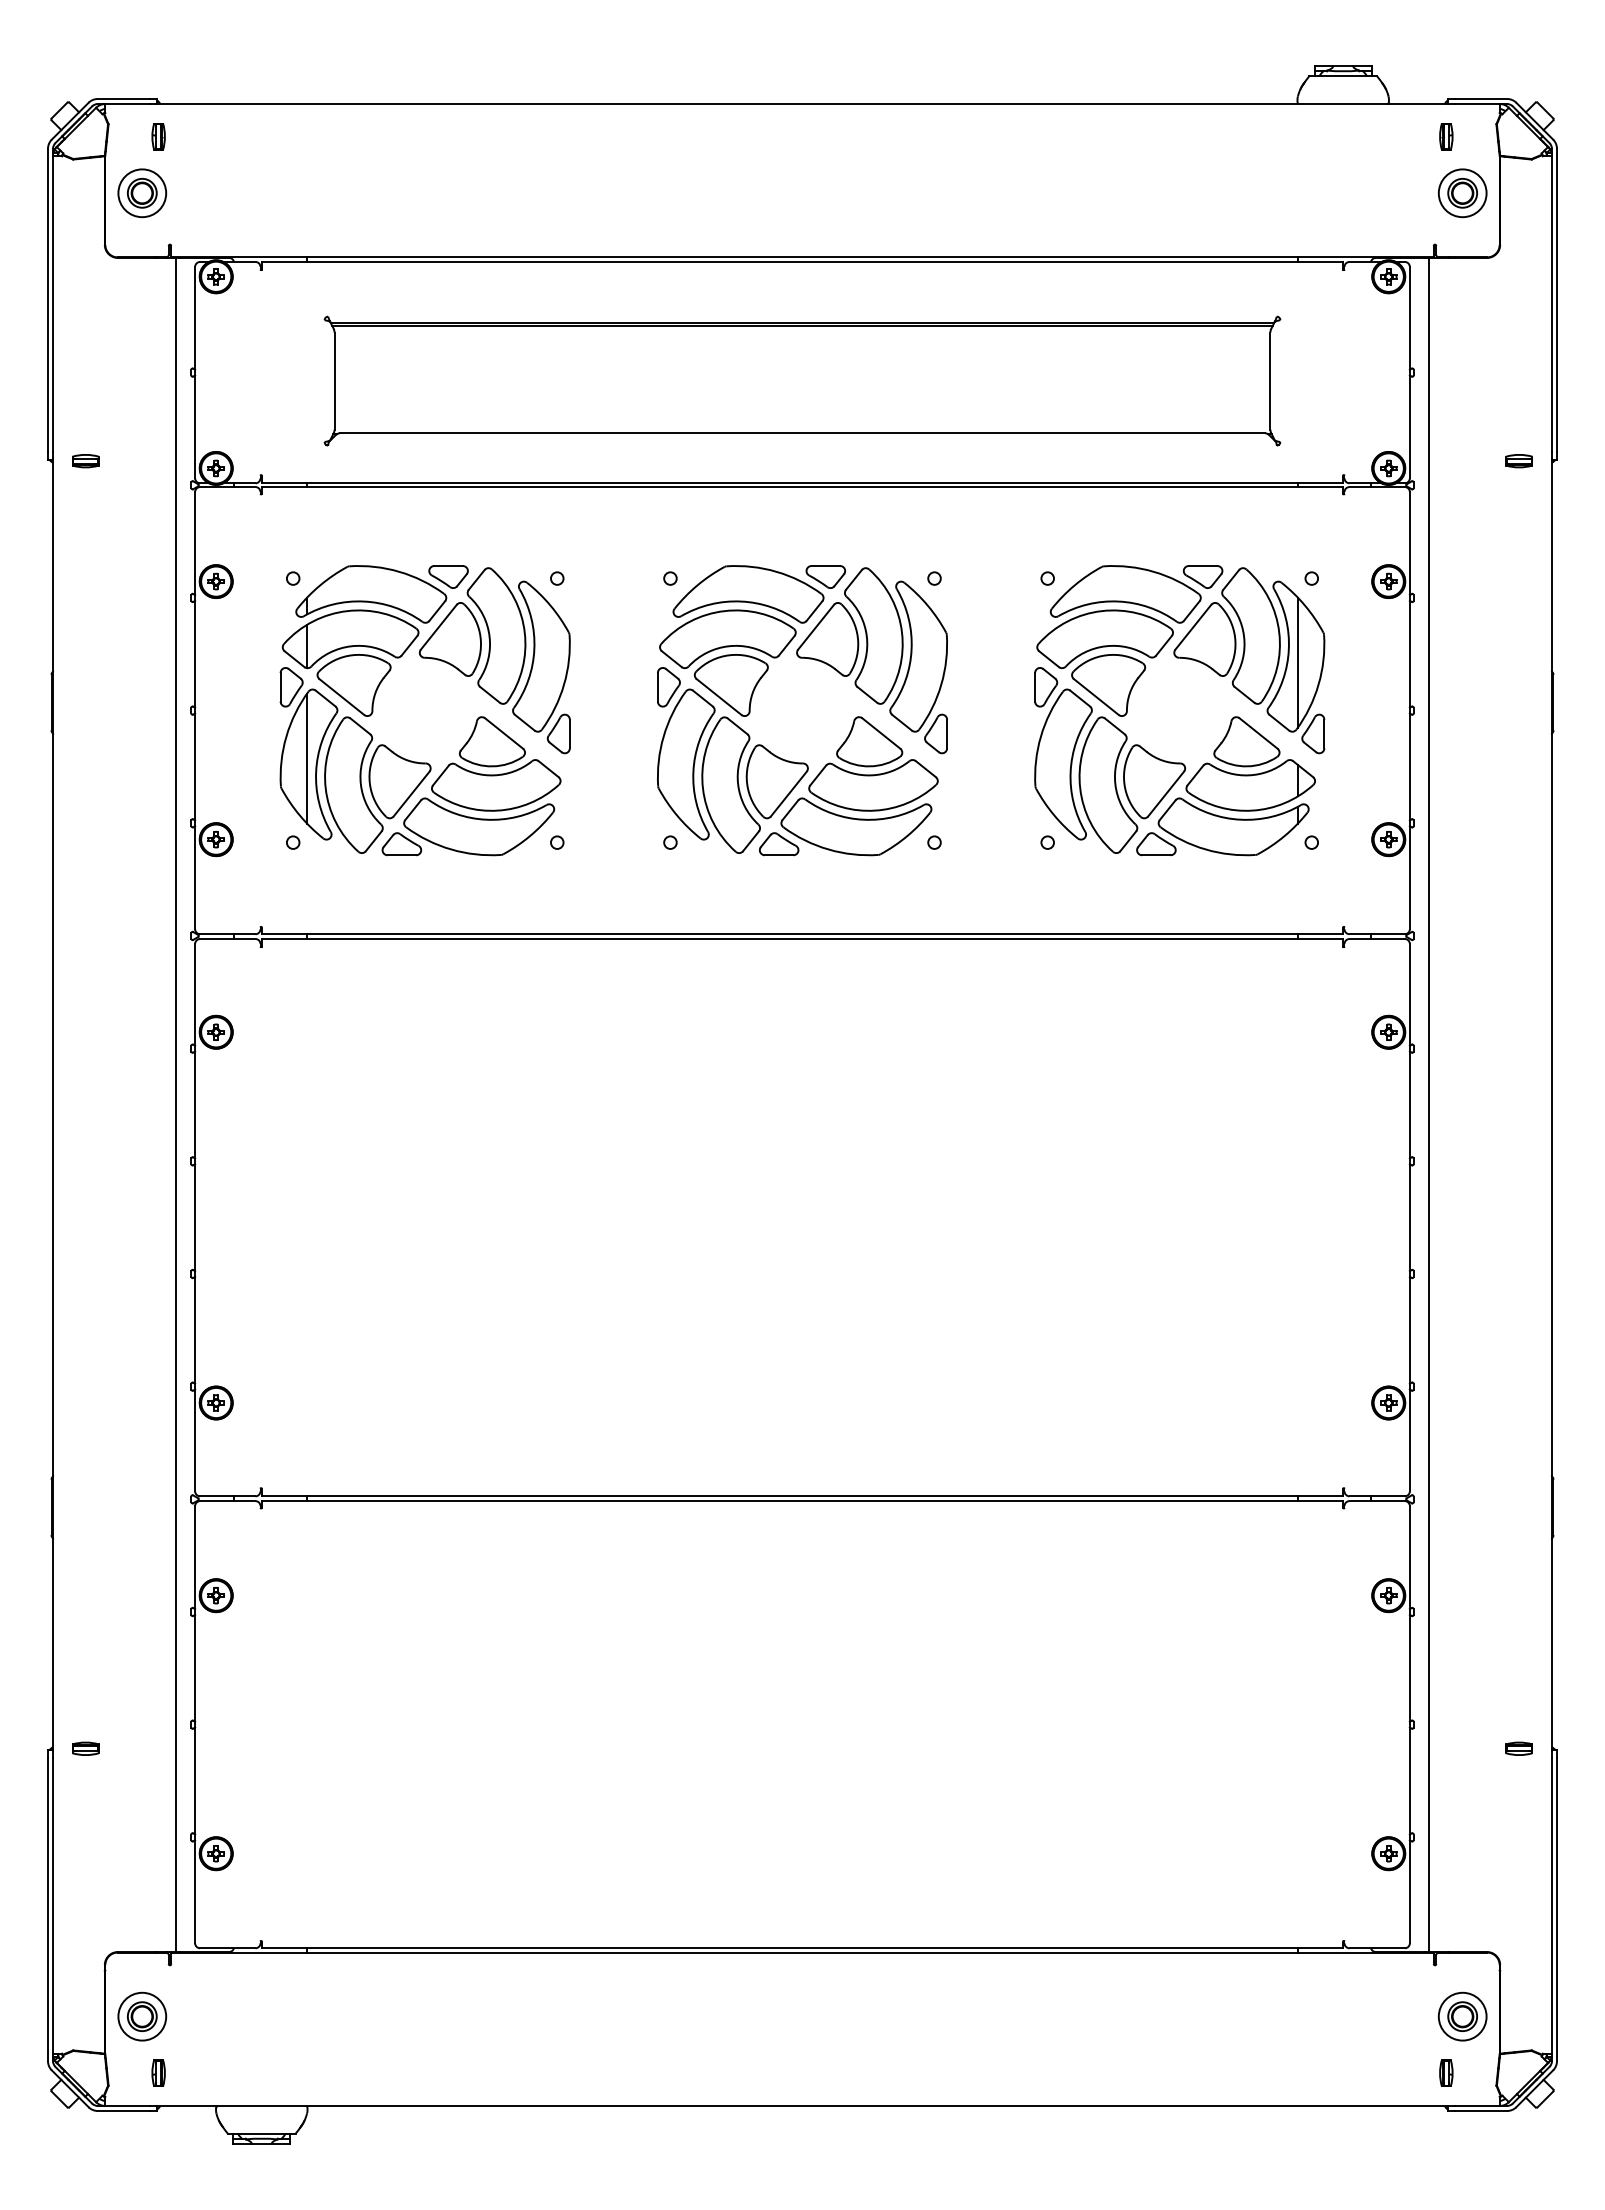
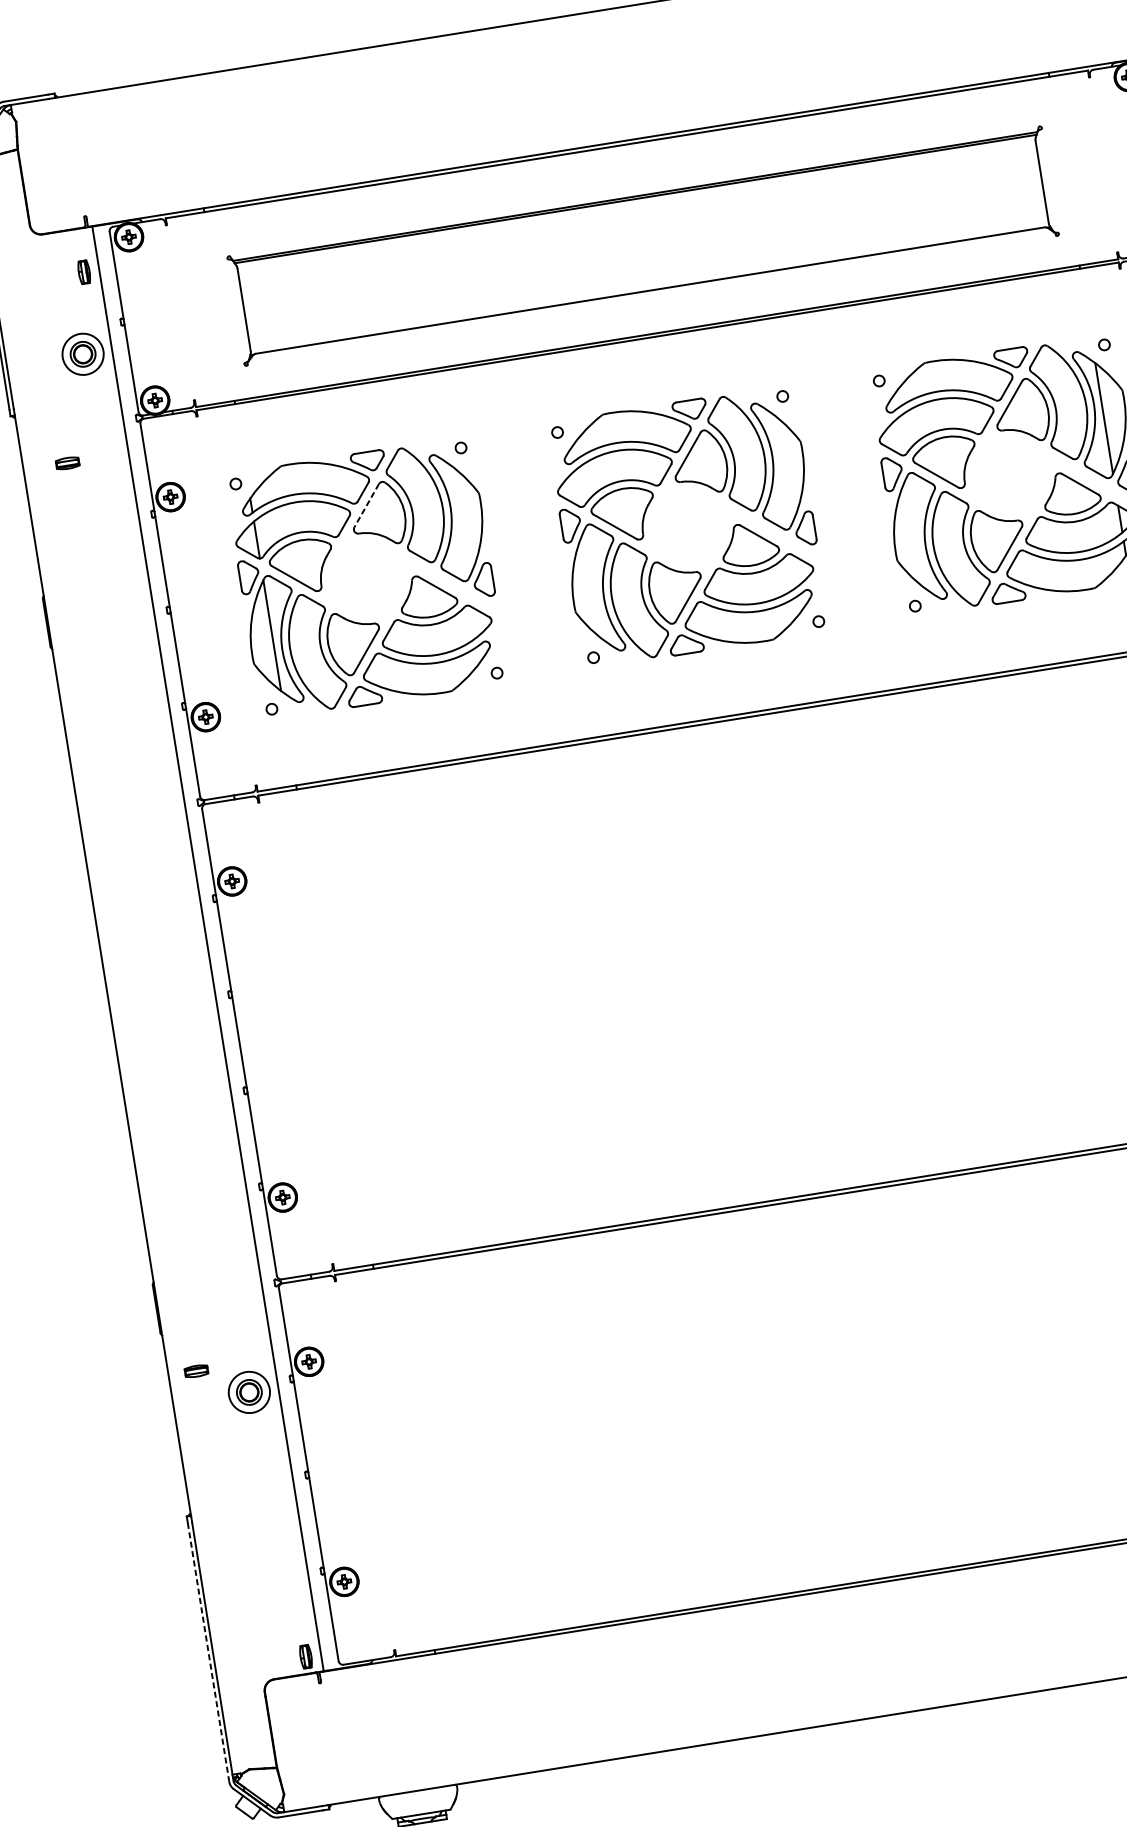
part: (158, 136) -> (84, 272), moved
part: (142, 193) -> (83, 354), moved
part: (85, 461) -> (67, 463), moved
line: (438, 627) -> (366, 505), solid -> dashed
part: (85, 1748) -> (196, 1371), moved
line: (48, 1909) -> (208, 1652), solid -> dashed
part: (142, 2016) -> (249, 1392), moved
part: (158, 2072) -> (305, 1656), moved

